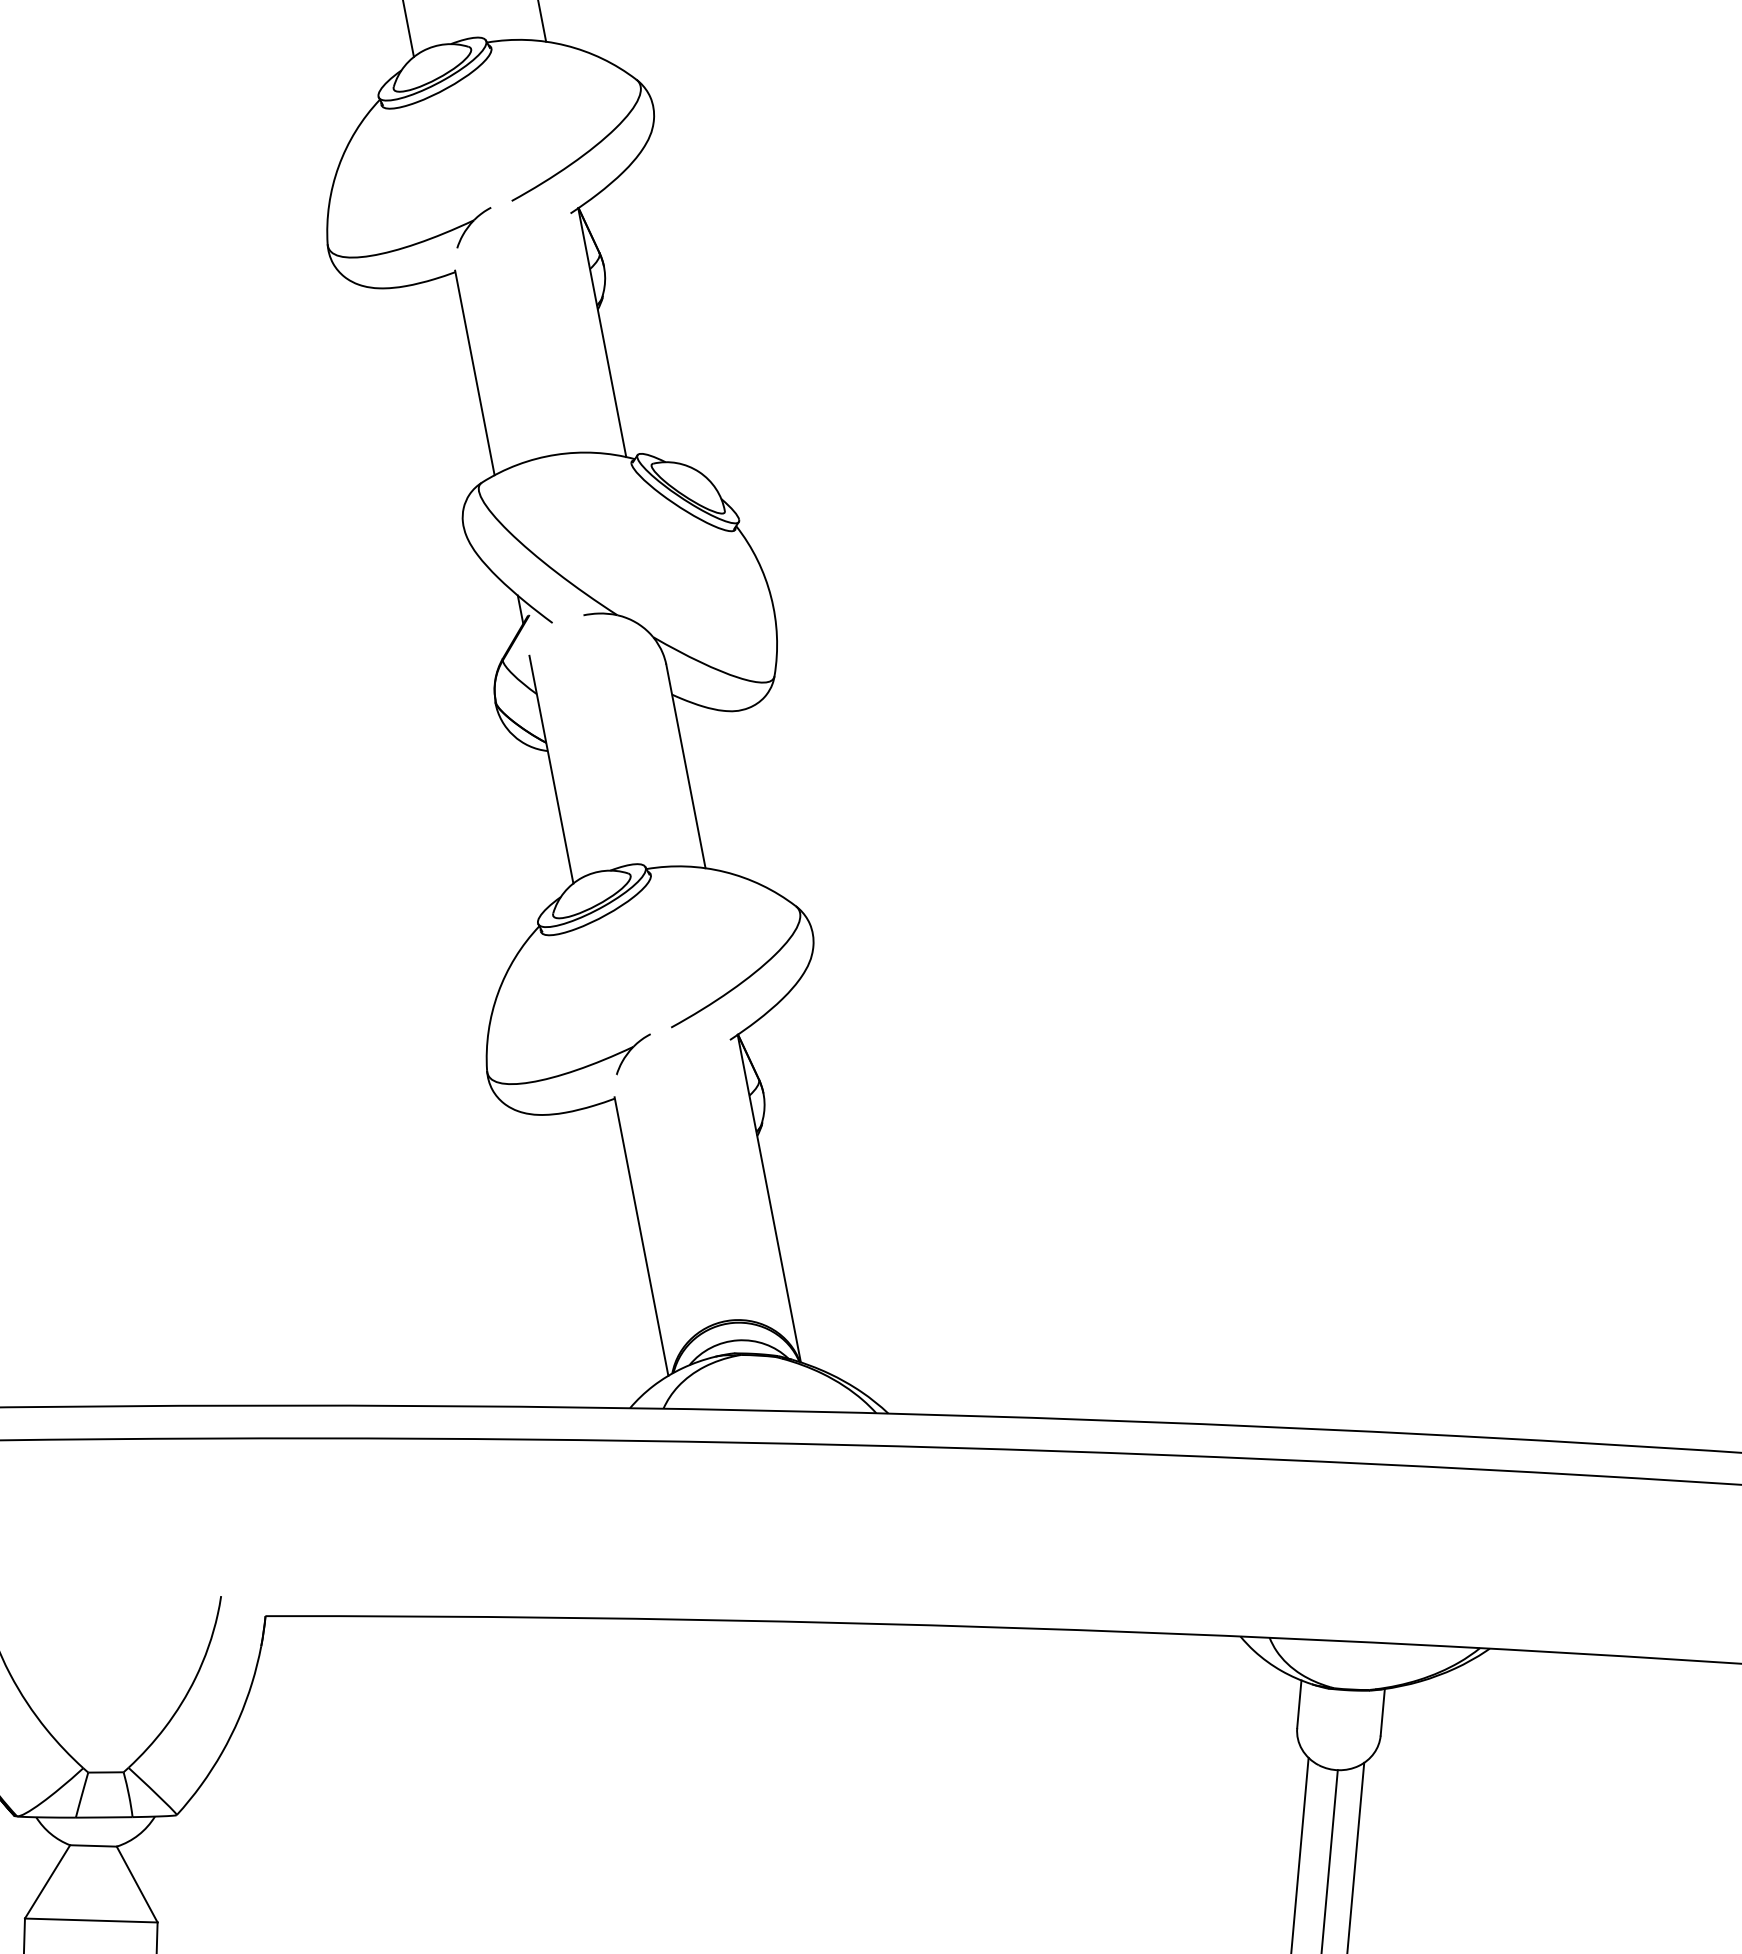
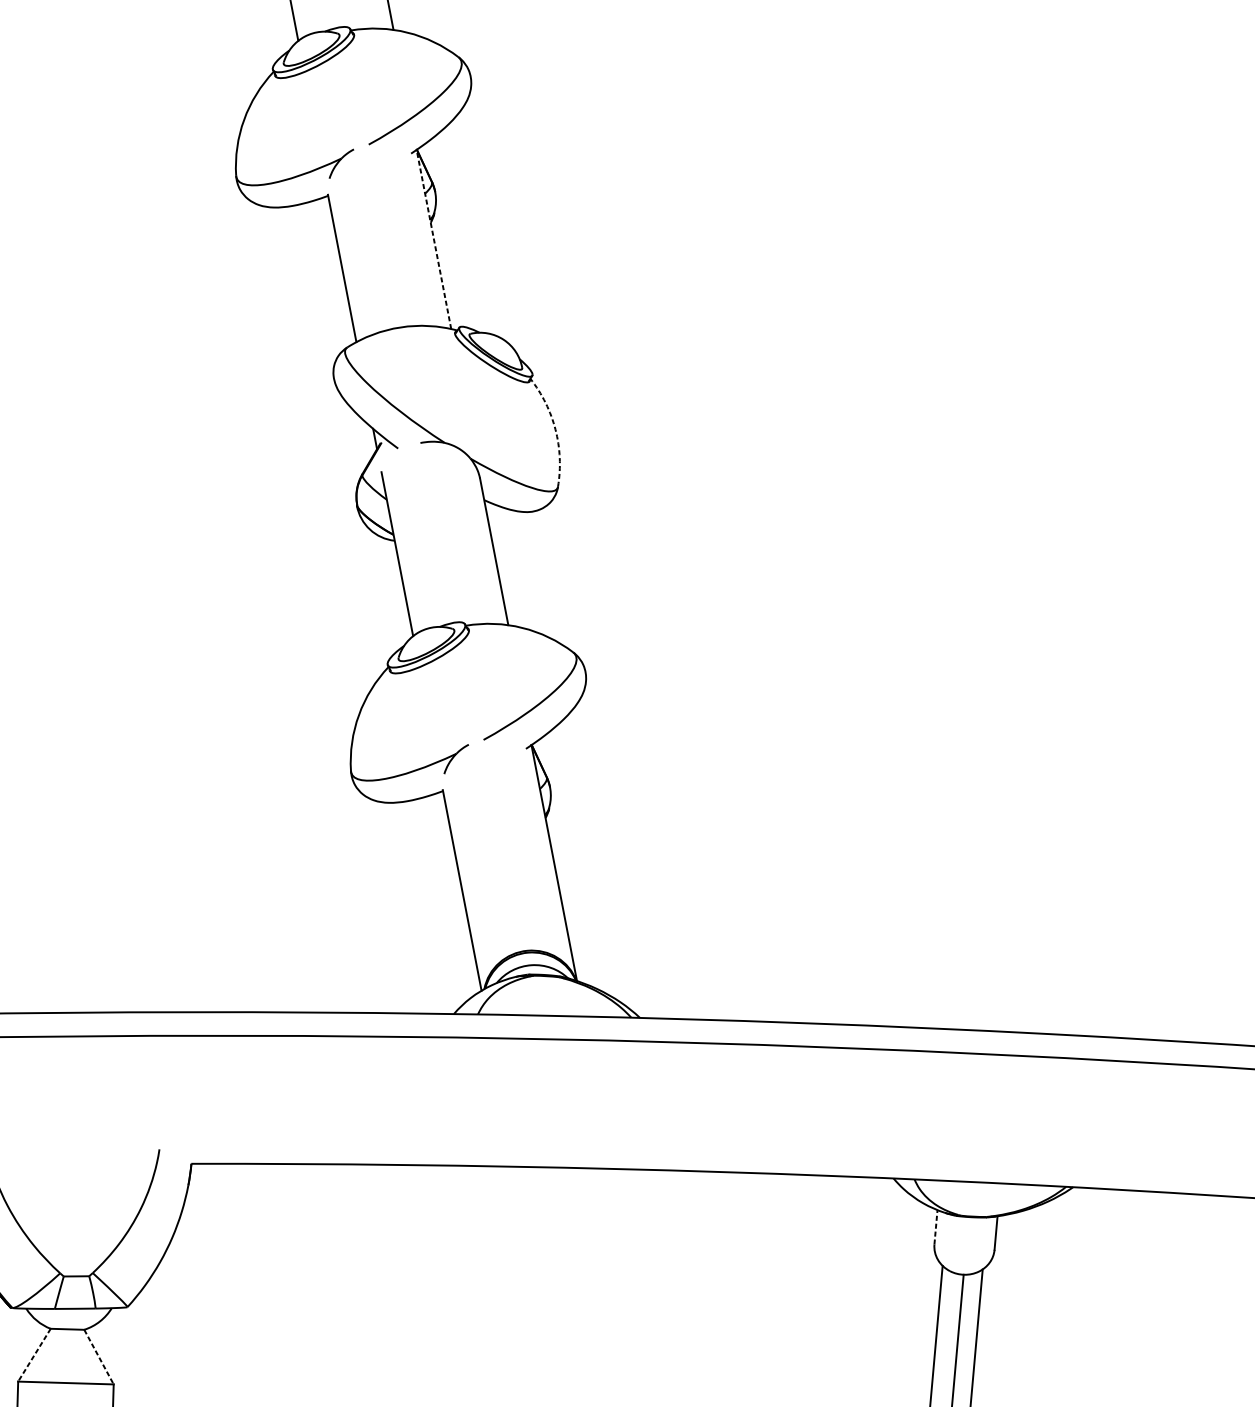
line: (602, 332) -> (434, 239), solid -> dashed
arc: (771, 597) -> (555, 430), solid -> dashed
line: (1299, 1704) -> (936, 1227), solid -> dashed
line: (47, 1882) -> (34, 1355), solid -> dashed
line: (137, 1884) -> (99, 1357), solid -> dashed

